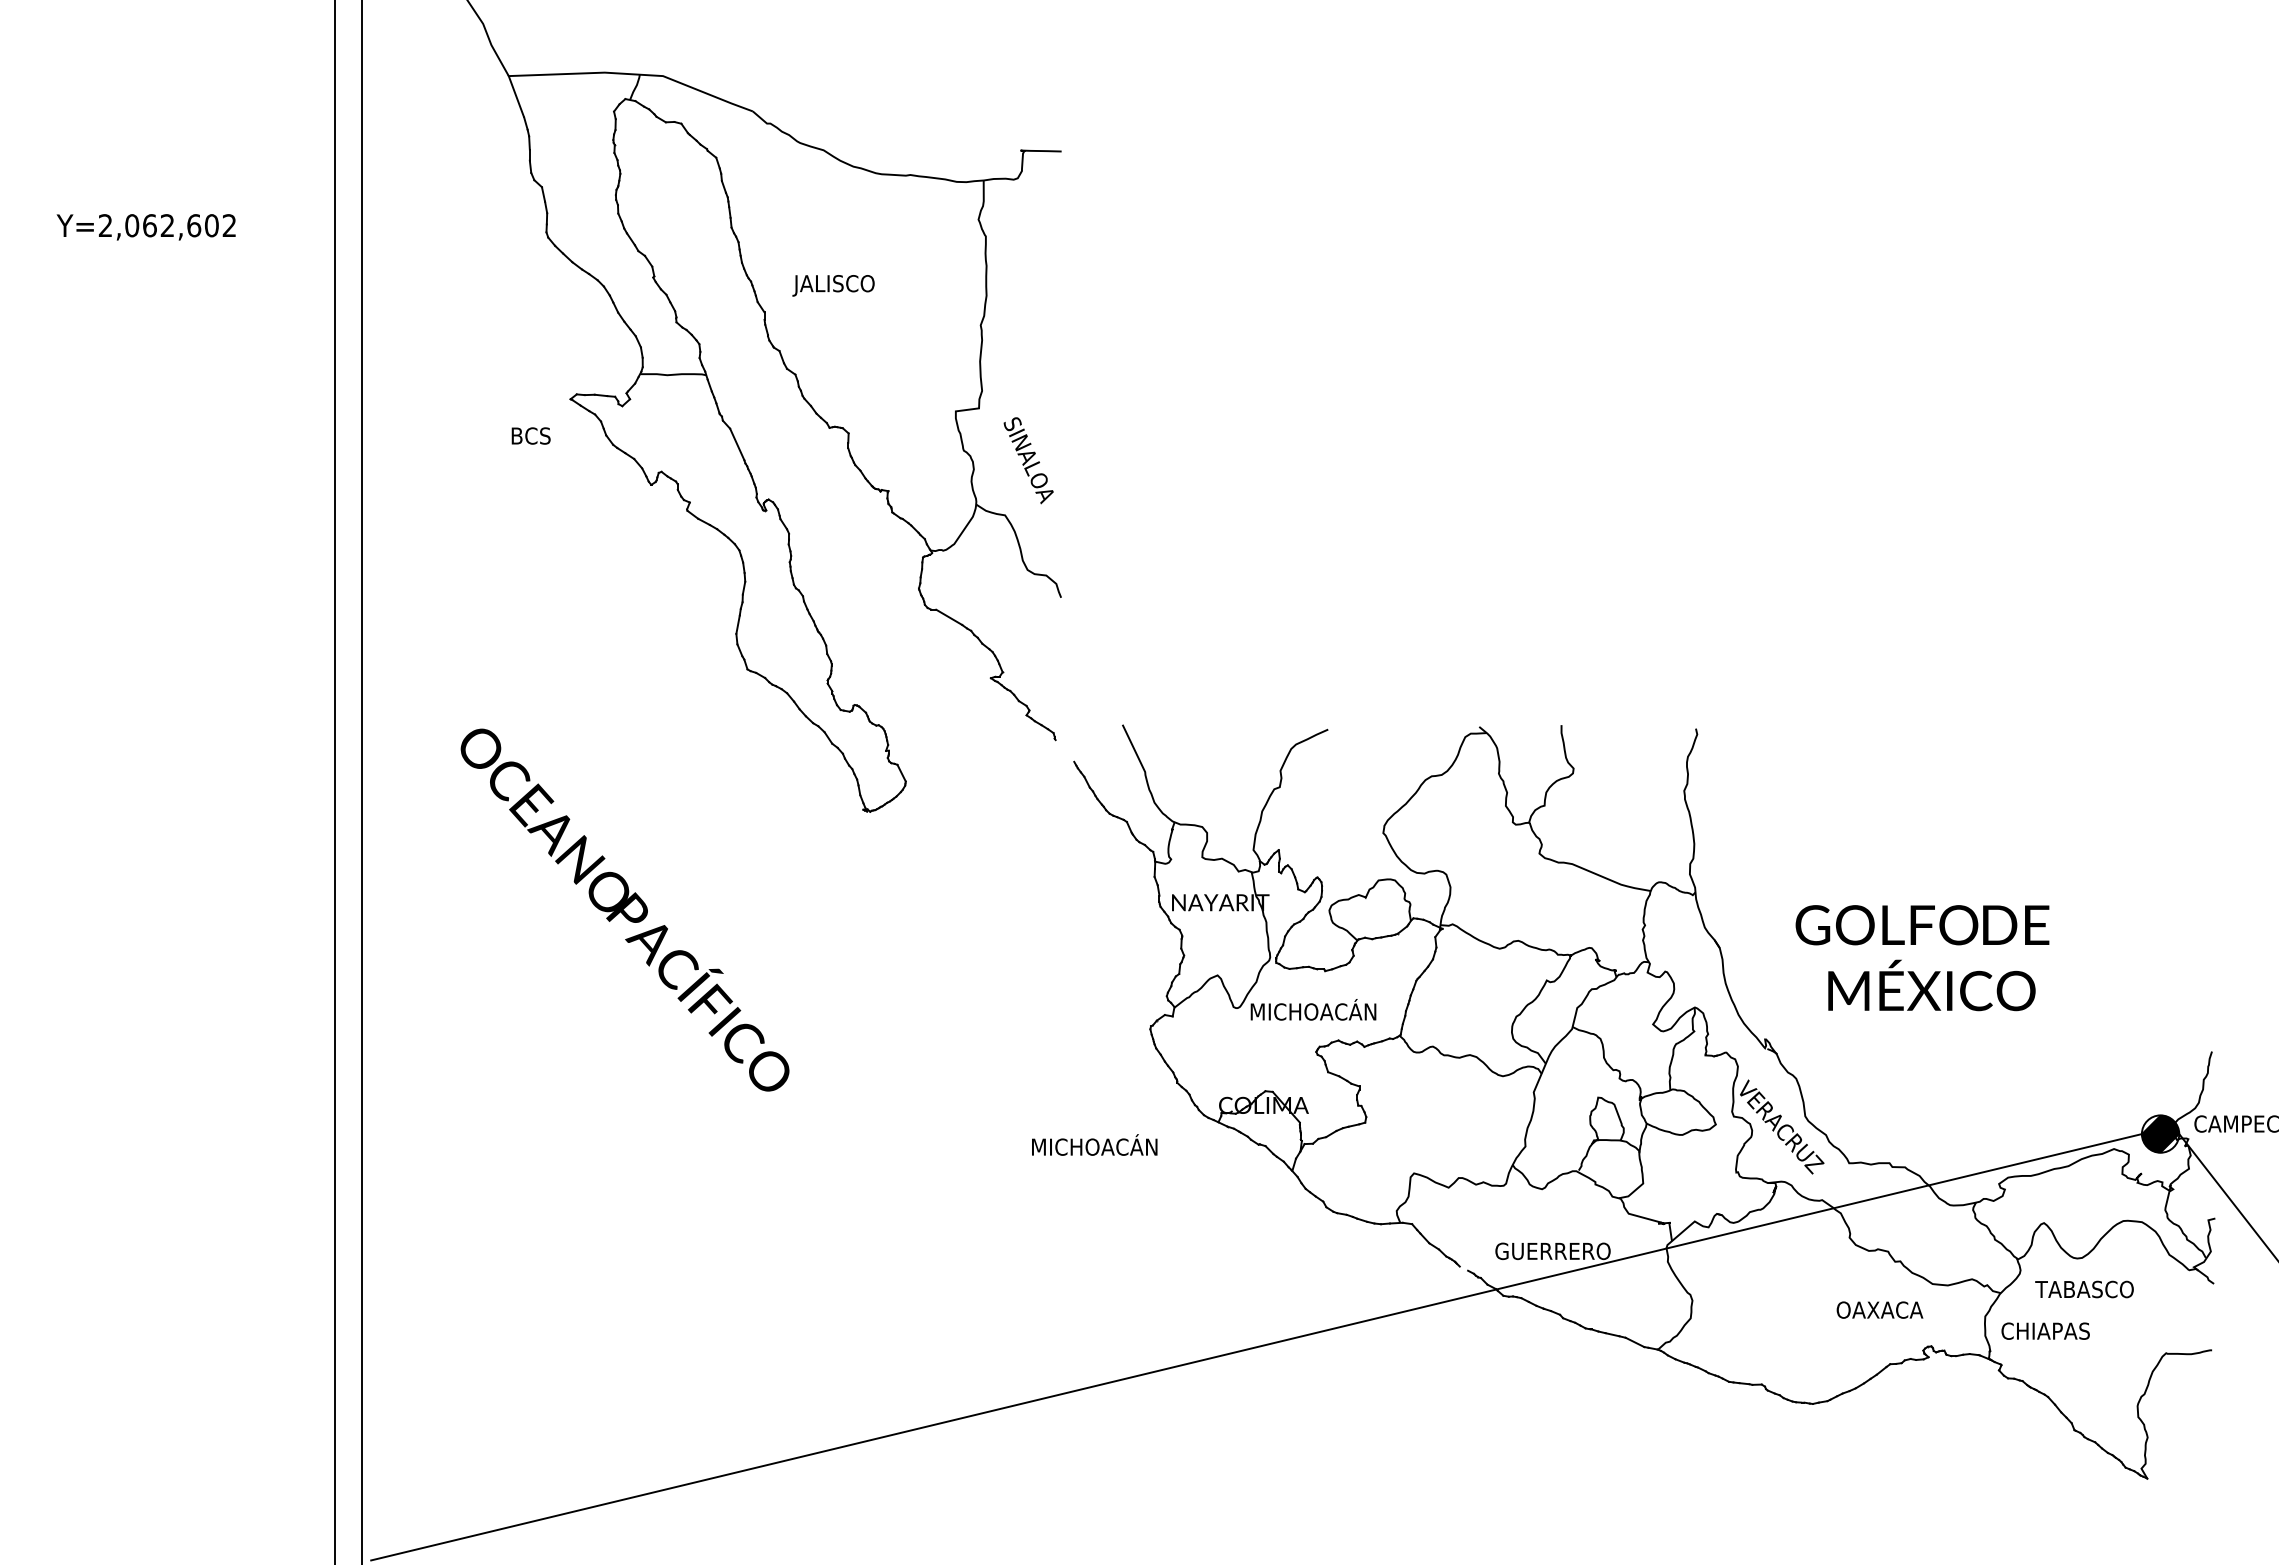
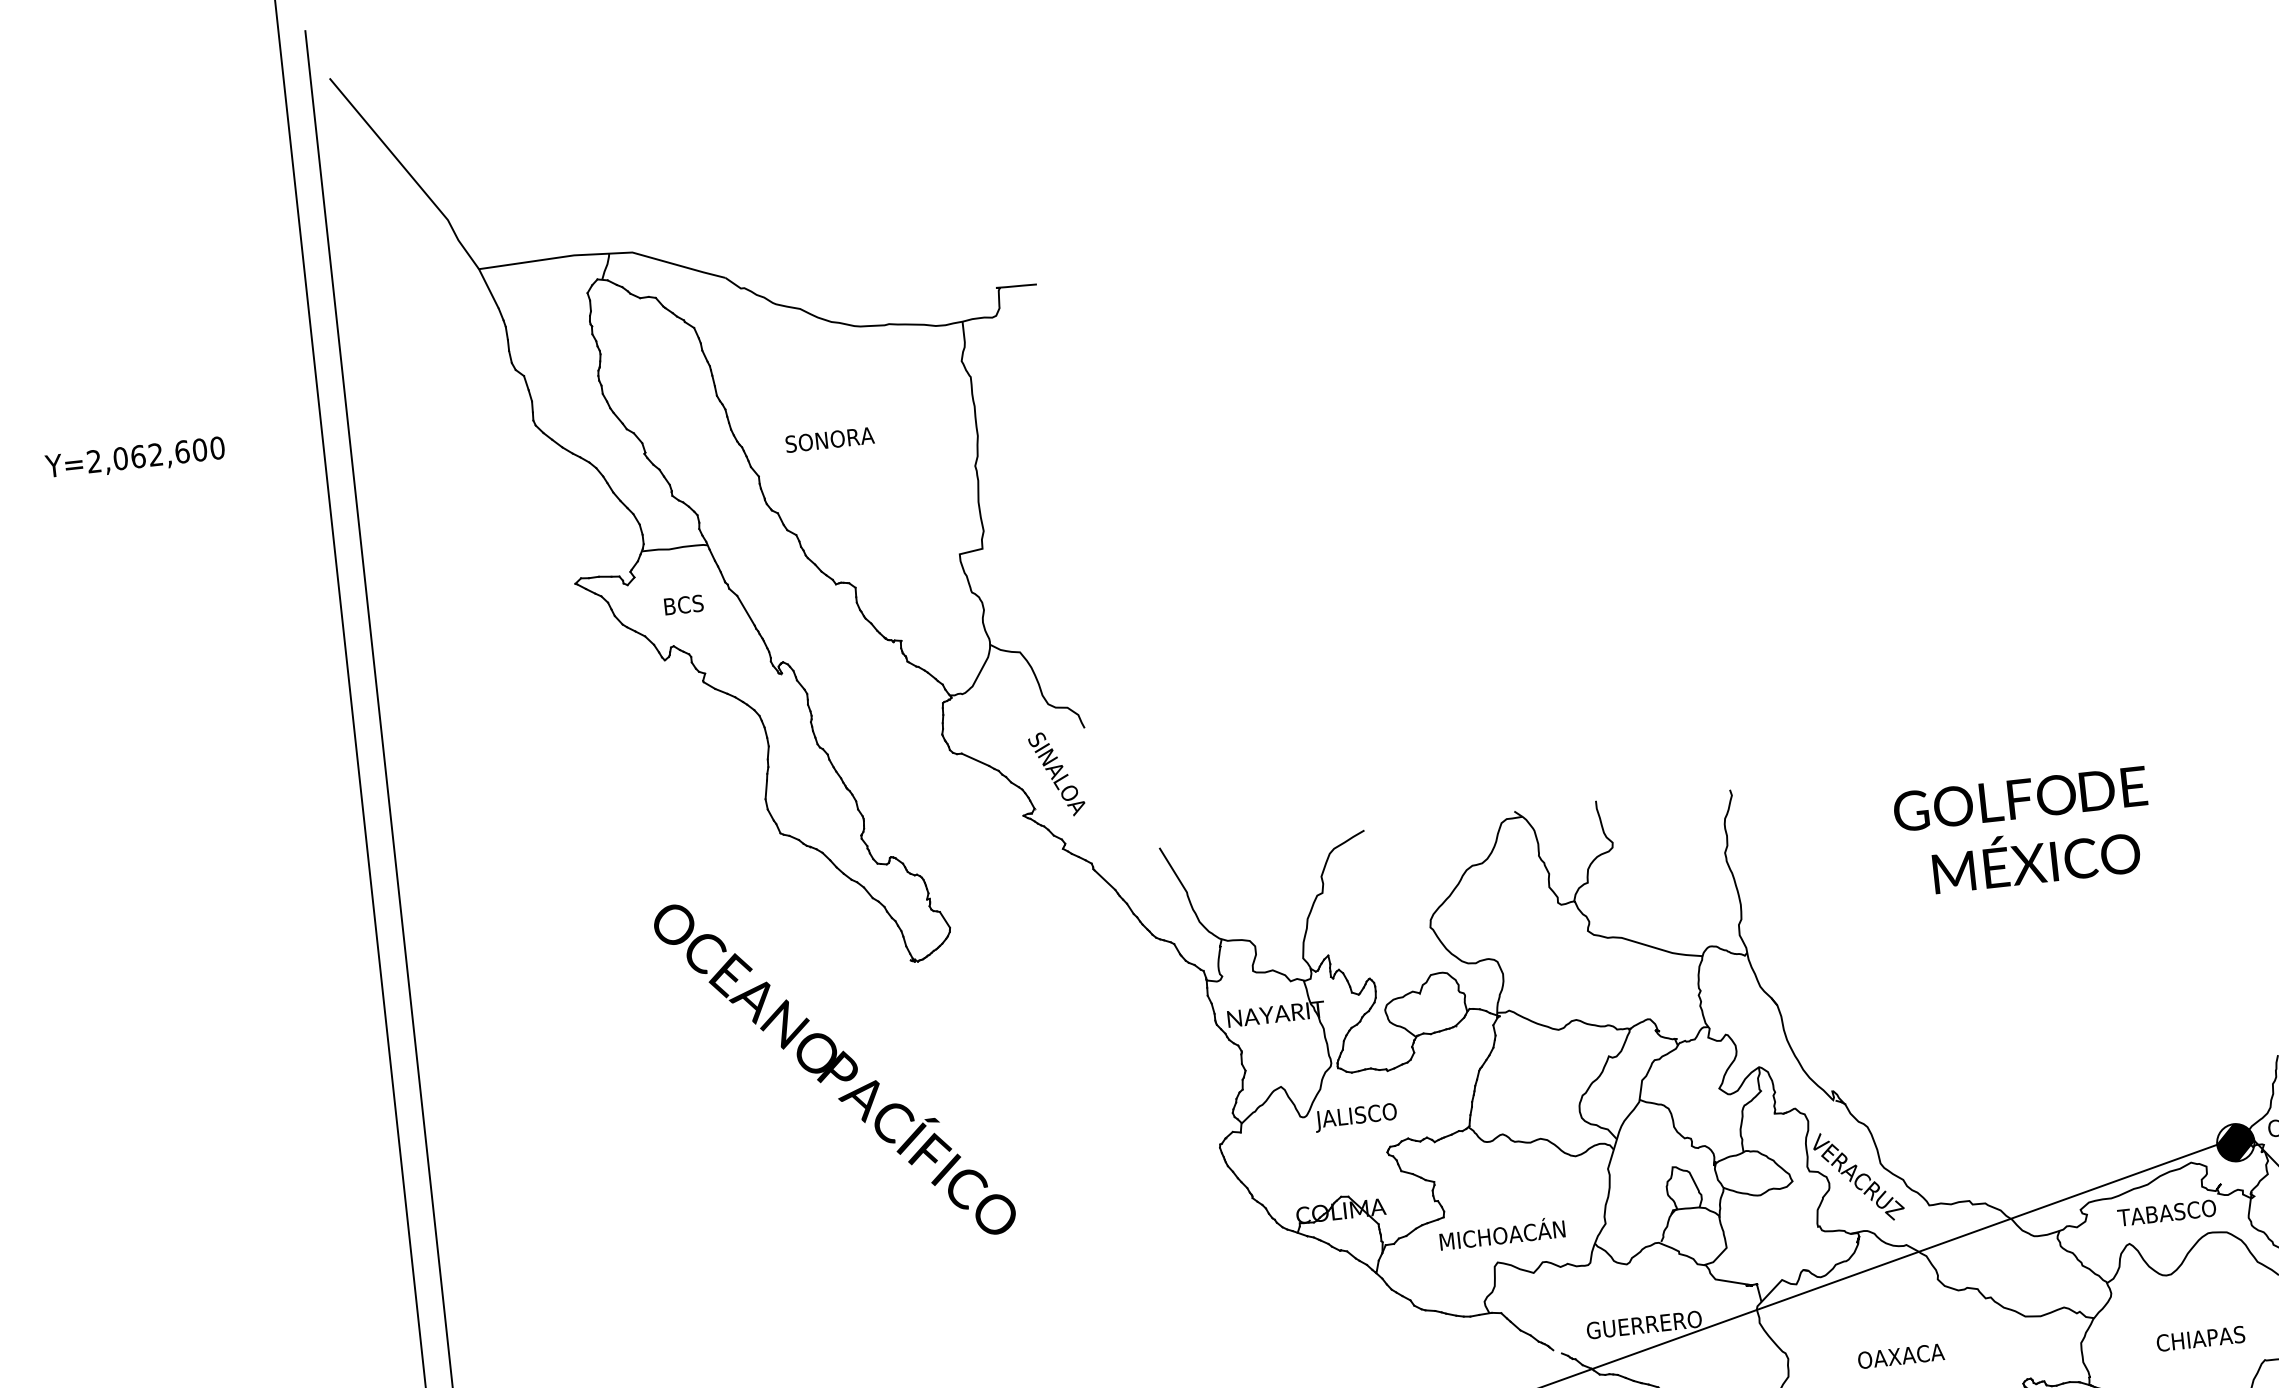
text: (229, 225) -> (217, 447), Y=2,062,602 -> Y=2,062,600
text: (837, 285) -> (828, 441), JALISCO -> SONORA
text: (530, 435) -> (683, 604), moved
text: (1028, 460) -> (1056, 774), moved
line: (1064, 750) -> (1104, 879), added
text: (624, 909) -> (834, 1069), moved
text: (1922, 958) -> (2023, 832), moved
text: (1311, 1011) -> (1378, 1112), MICHOACÁN -> JALISCO
text: (1094, 1144) -> (1502, 1232), moved
text: (2084, 1289) -> (2166, 1213), moved
text: (1879, 1309) -> (1900, 1355), moved
text: (2045, 1330) -> (2200, 1338), moved

